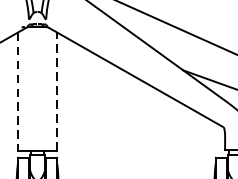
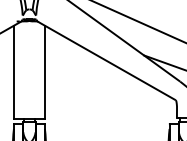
line: (17, 92) -> (13, 72), dashed -> solid
line: (56, 92) -> (44, 72), dashed -> solid

